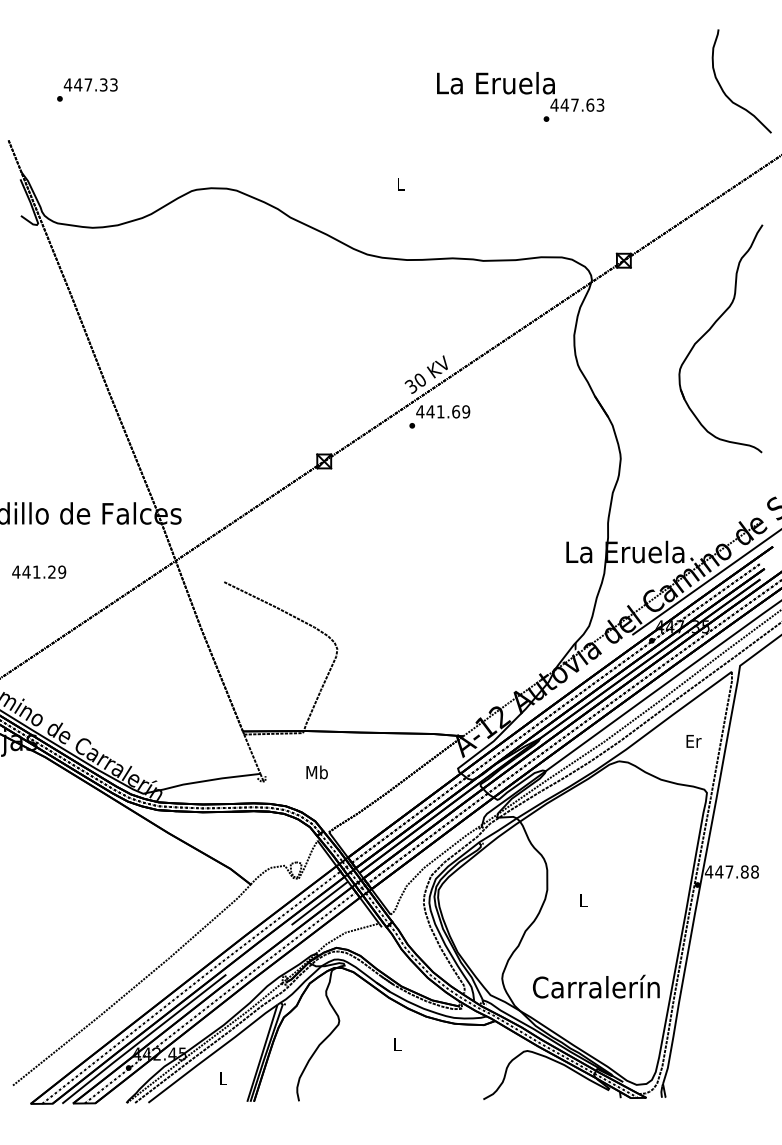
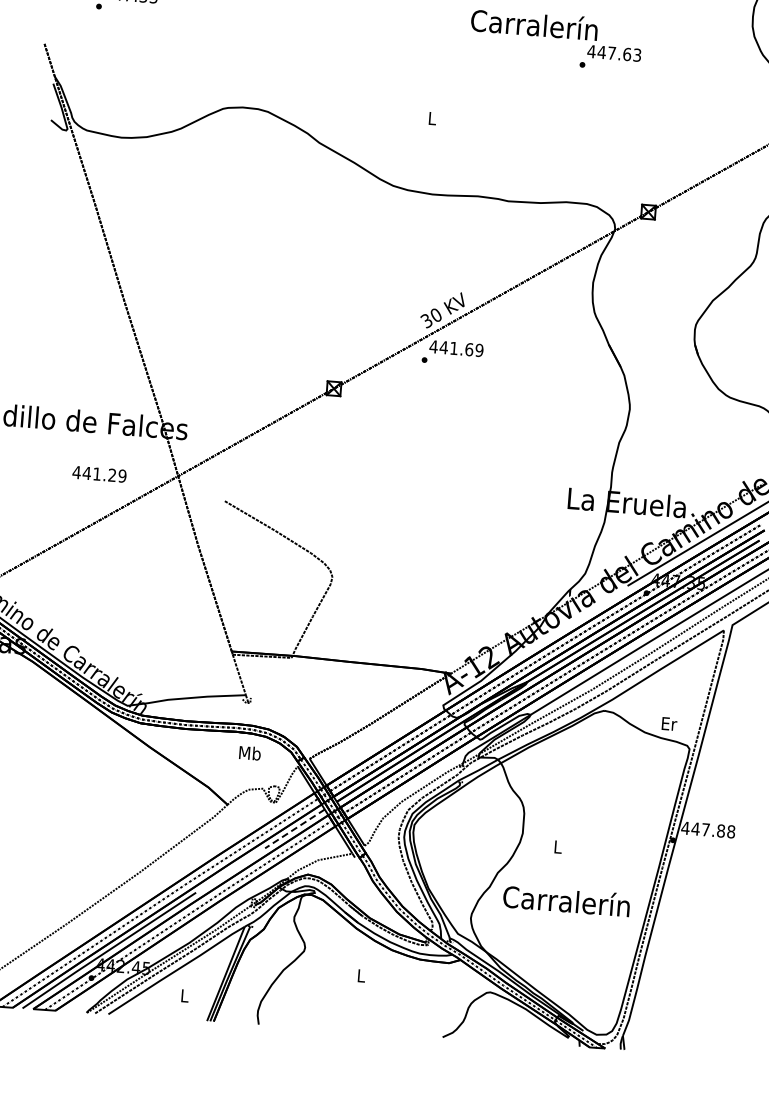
text: (495, 82) -> (534, 24), La Eruela -> Carralerín
text: (39, 571) -> (99, 473), moved
text: (693, 741) -> (669, 724), moved
text: (316, 772) -> (249, 753), moved
line: (319, 903) -> (294, 829), solid -> dashed
text: (596, 986) -> (566, 900), moved

